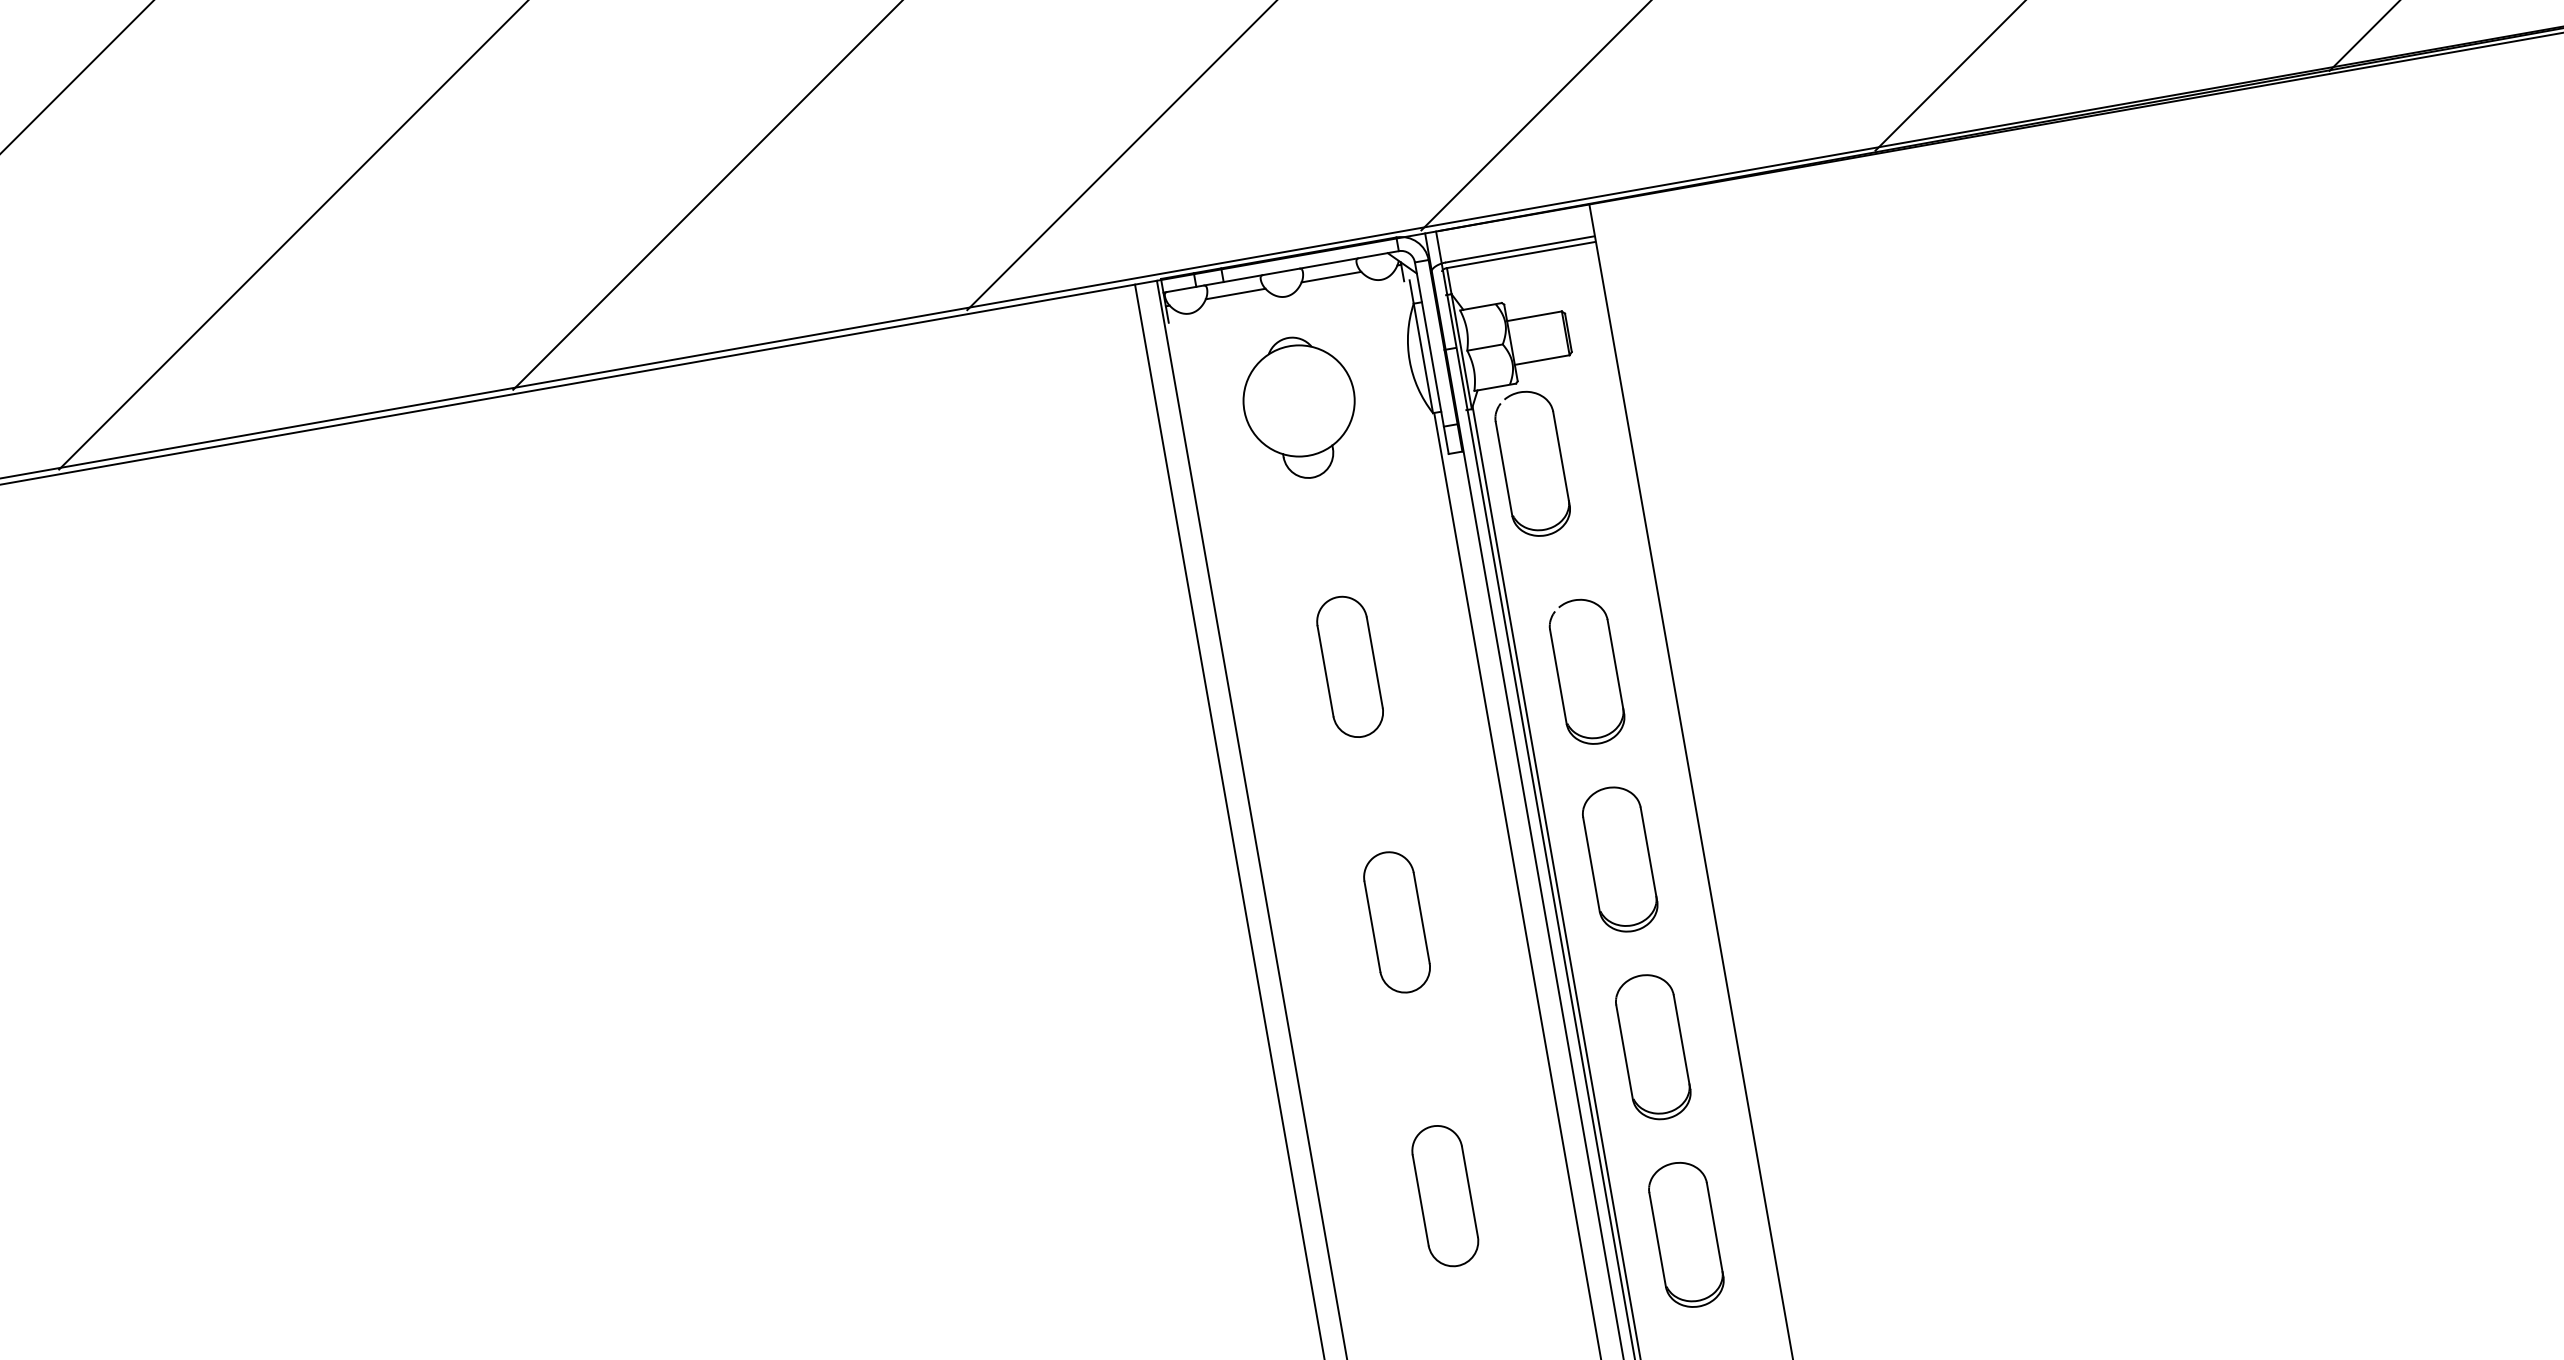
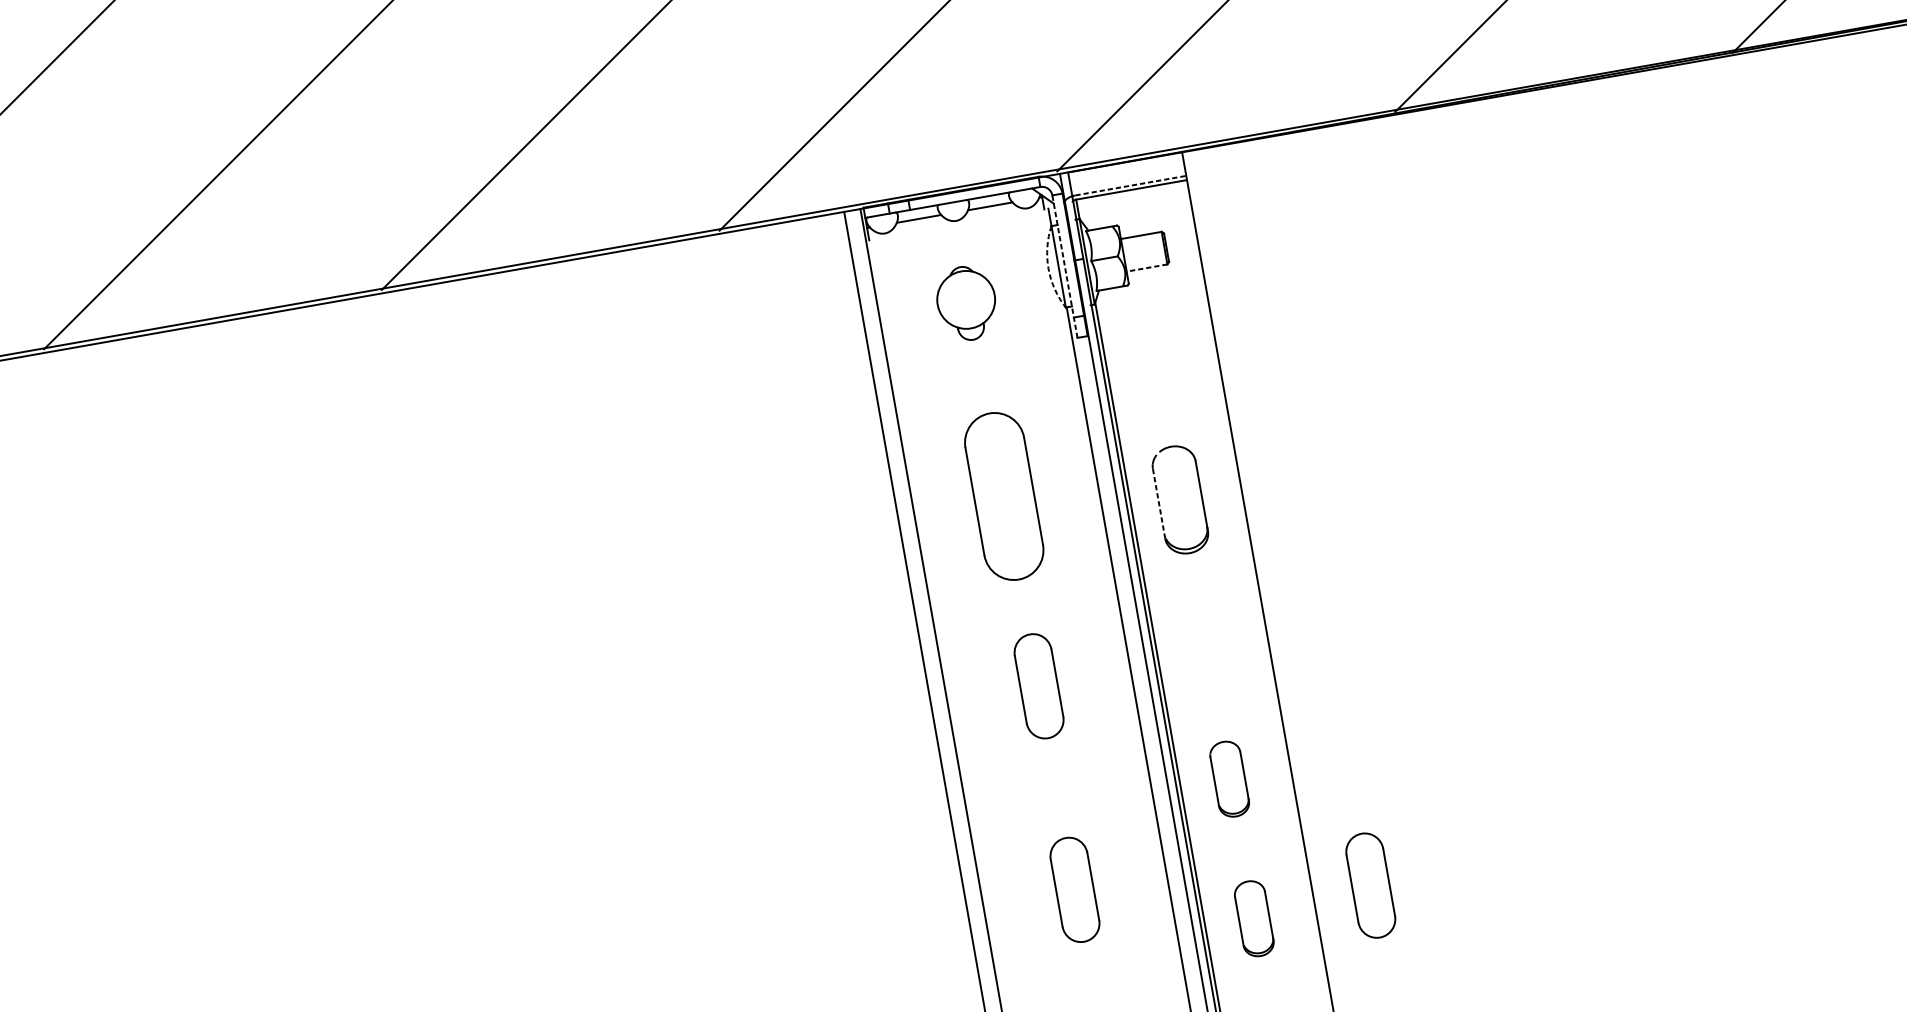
line: (1519, 249) -> (1130, 185), solid -> dashed
line: (1431, 357) -> (1064, 266), solid -> dashed
arc: (1409, 360) -> (1048, 268), solid -> dashed
line: (1542, 360) -> (1147, 268), solid -> dashed
part: (1298, 407) -> (965, 303), size x0.7
part: (1505, 470) -> (1119, 350), removed
part: (1349, 666) -> (1003, 495), size x1.6
line: (1558, 676) -> (1159, 503), solid -> dashed
part: (1620, 859) -> (1205, 639), removed
part: (1653, 1047) -> (1229, 779), size x0.7
part: (1842, 1190) -> (1370, 885), added
part: (1686, 1234) -> (1254, 918), size x0.7

